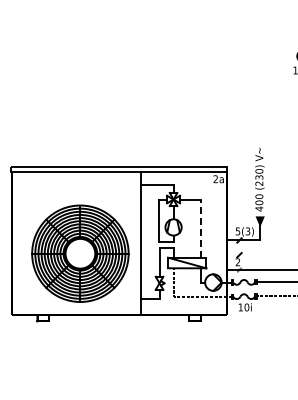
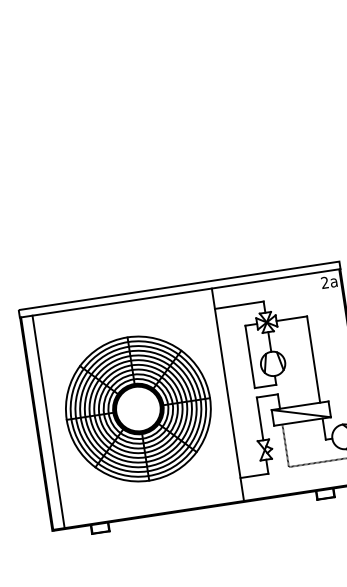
line: (200, 228) -> (313, 359), dashed -> solid
line: (19, 242) -> (47, 420), added
part: (80, 253) -> (138, 408), moved

